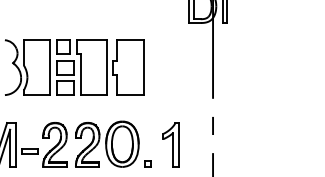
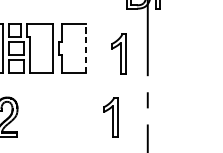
line: (143, 67) -> (85, 48), solid -> dashed
part: (179, 73) -> (117, 53), added
part: (113, 143) -> (59, 115), removed

